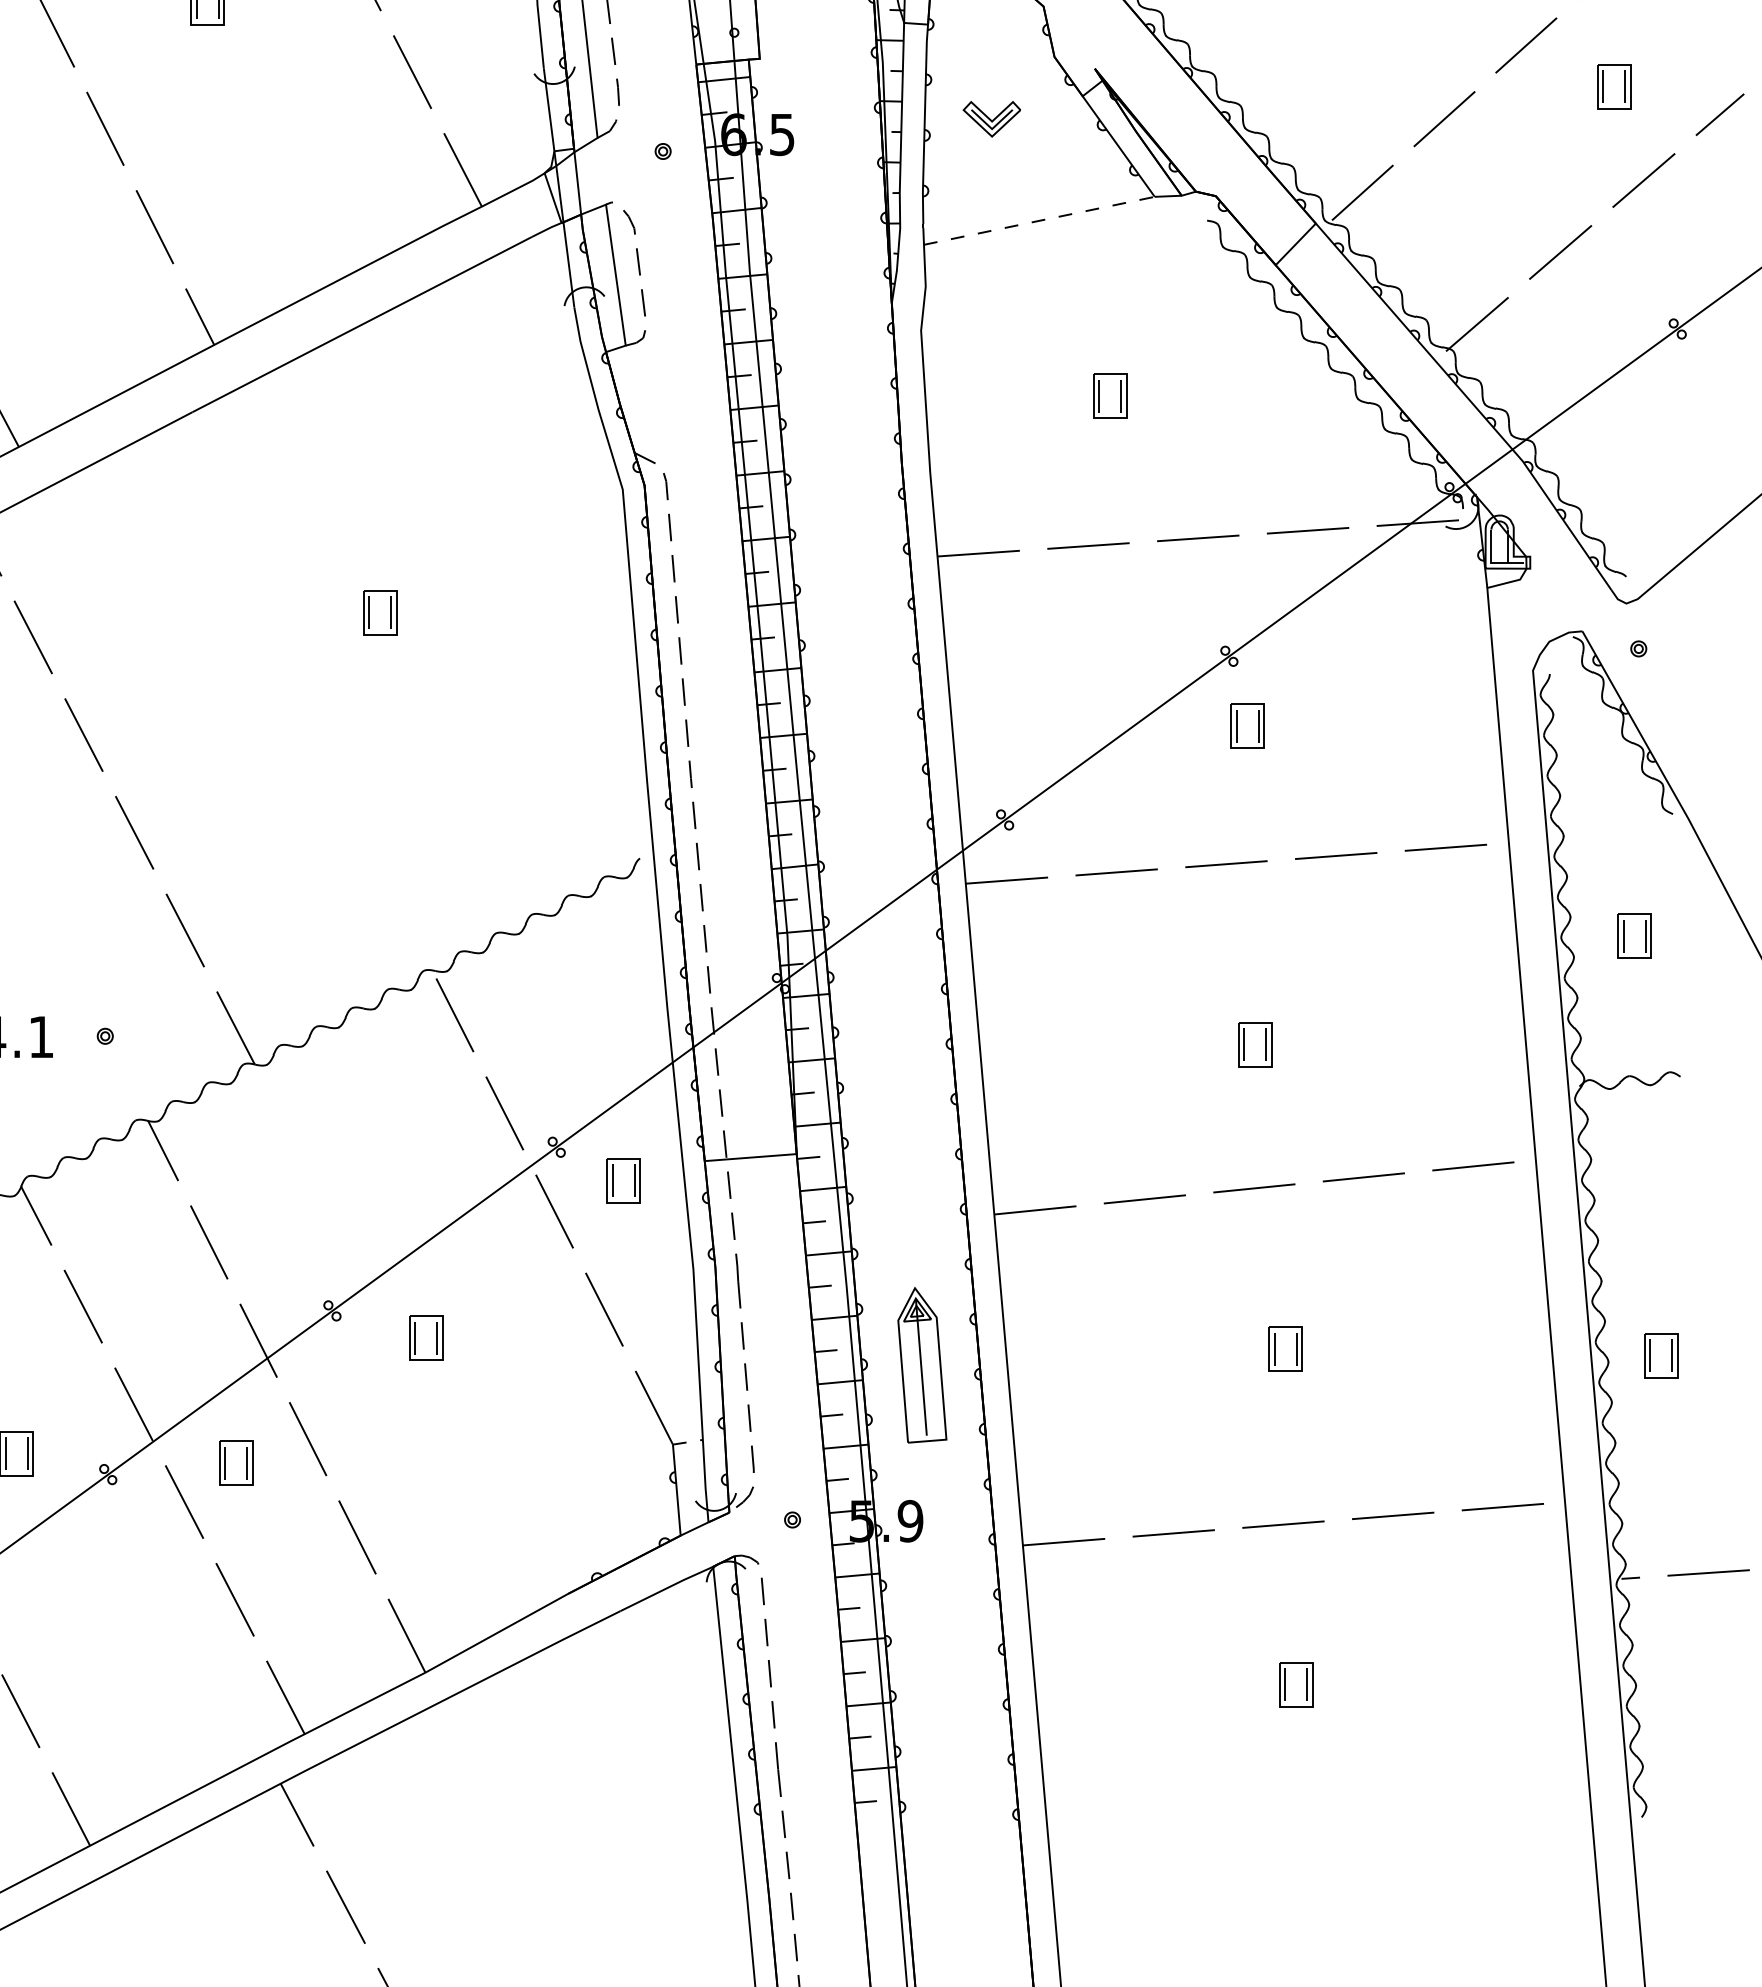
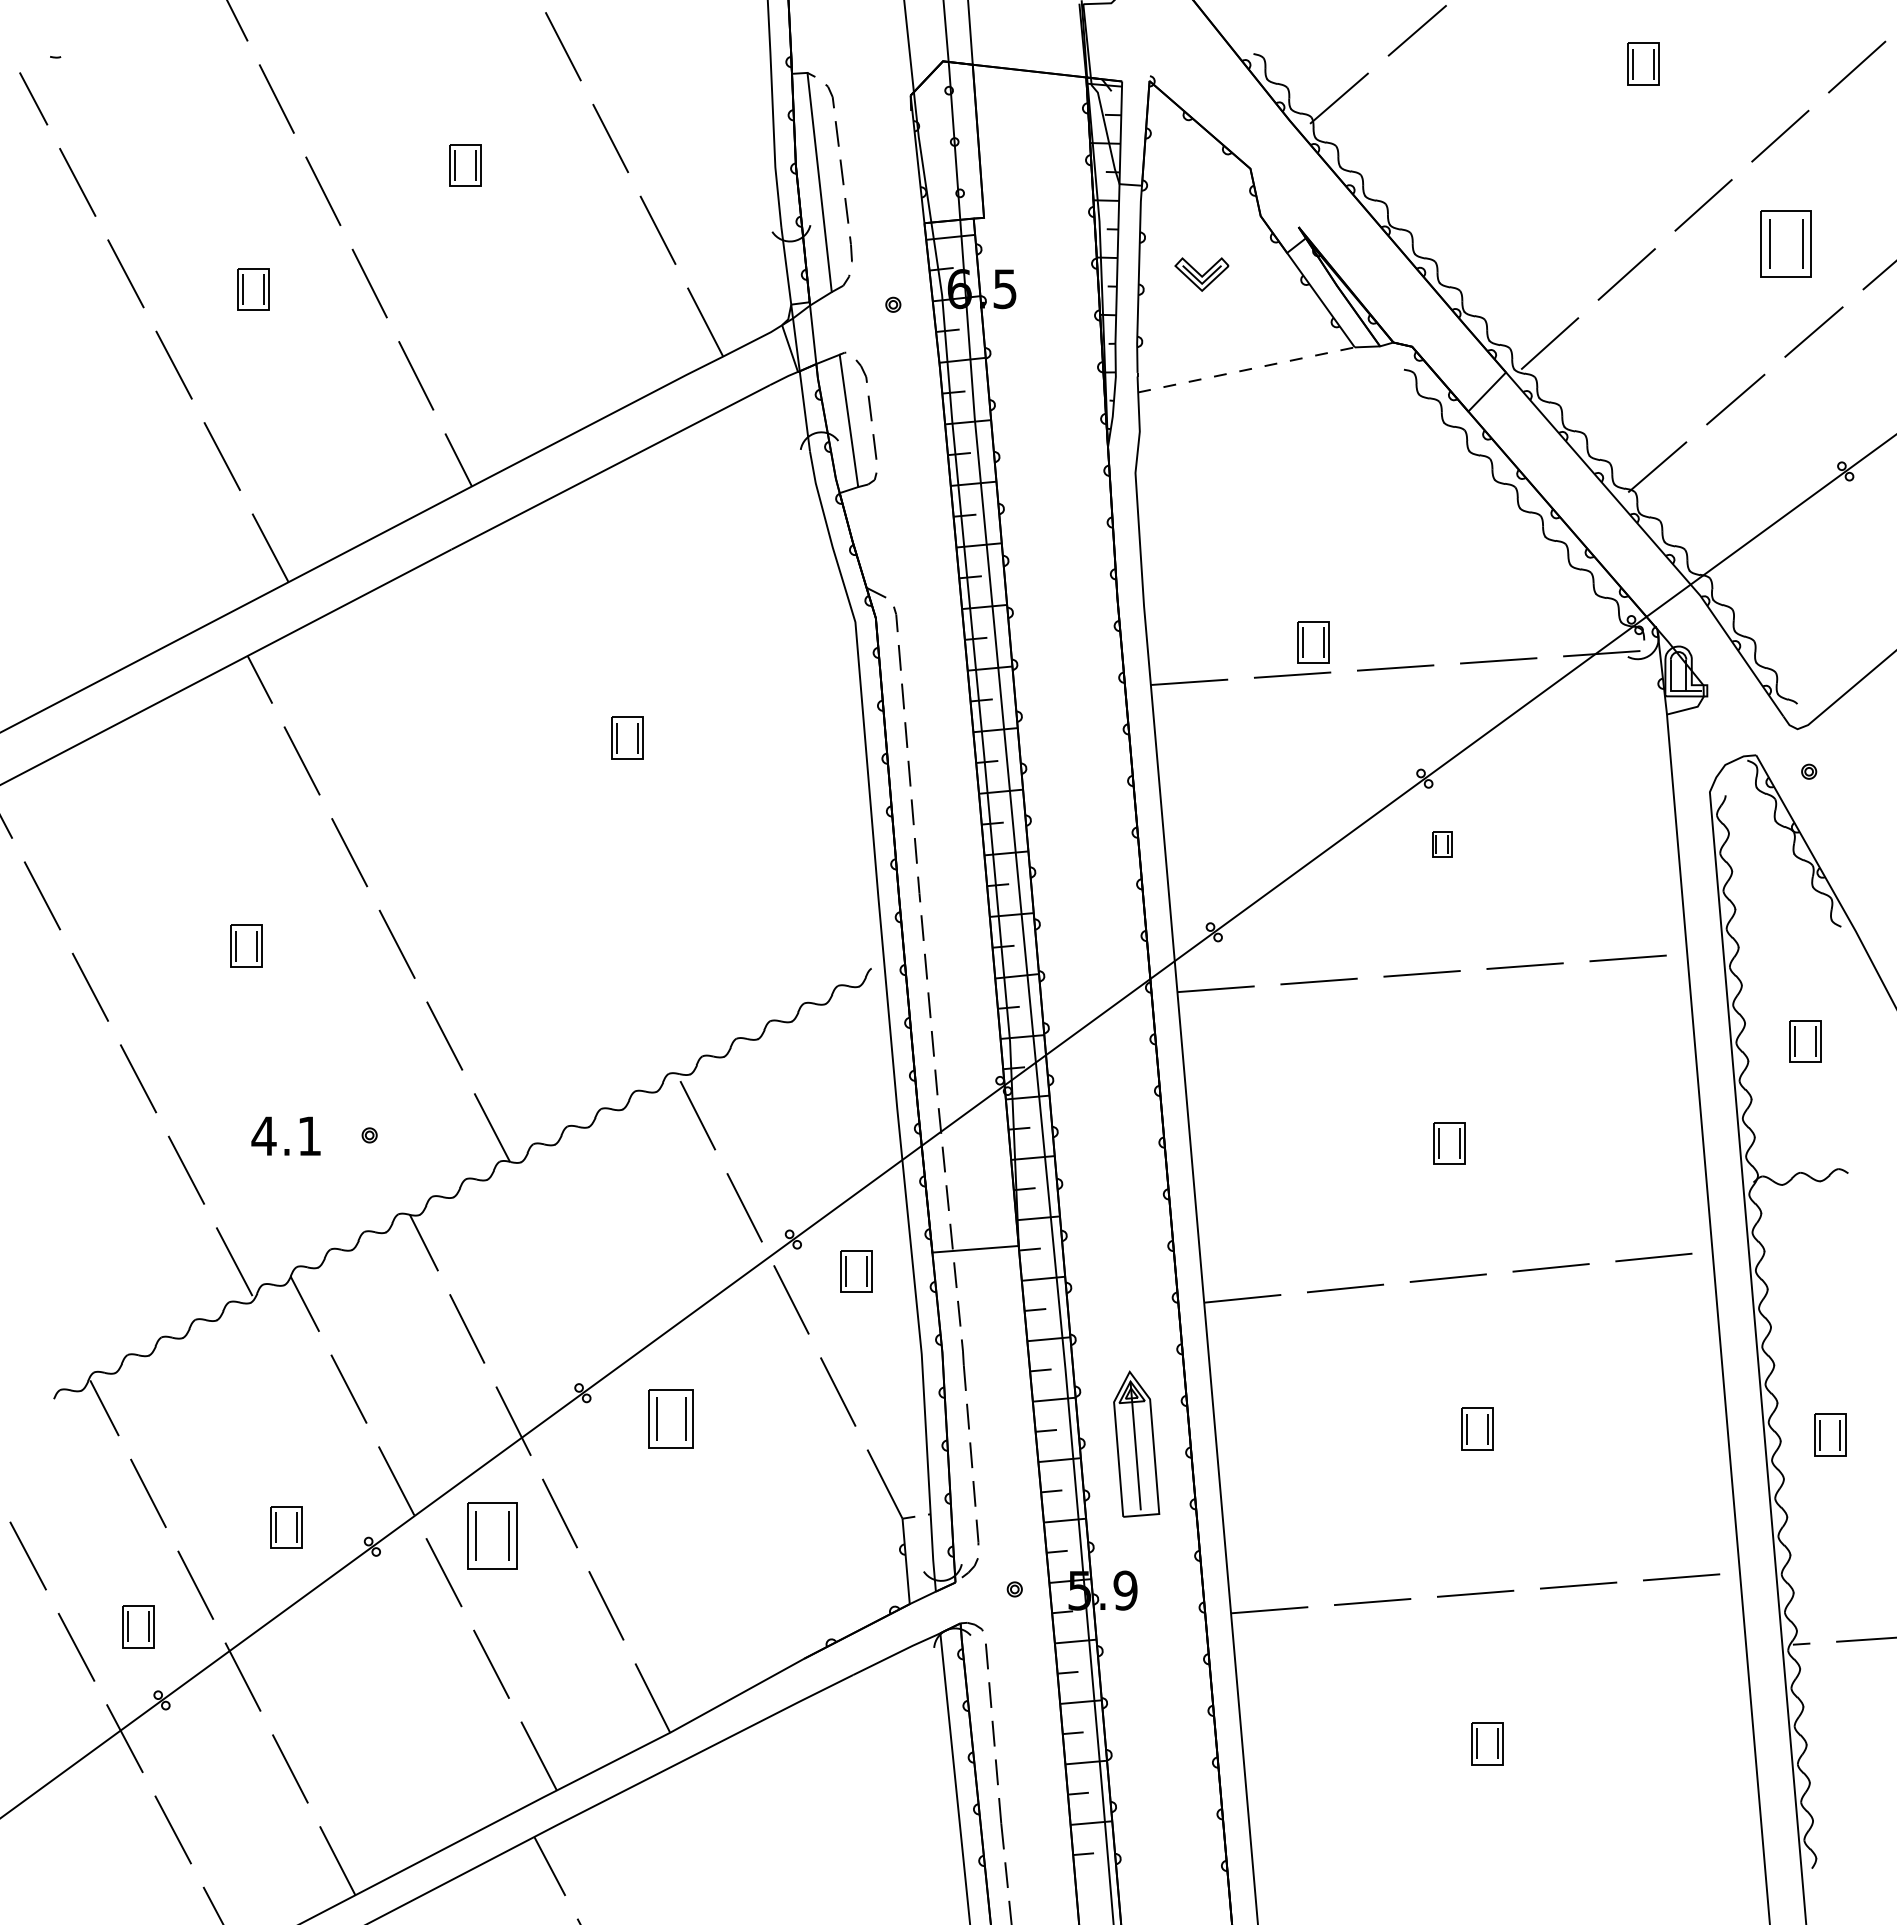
part: (1613, 86) -> (1785, 243), size x1.6
part: (1110, 396) -> (1313, 642), moved
part: (1248, 726) -> (1442, 844), size x0.6
part: (425, 1337) -> (670, 1418), size x1.4
part: (236, 1462) -> (492, 1535), size x1.6

